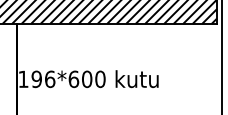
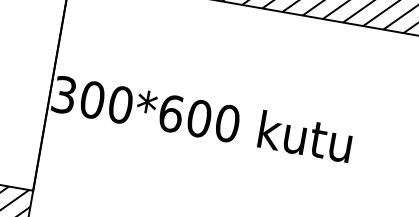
text: (36, 79) -> (91, 100), 196*600 -> 300*600

